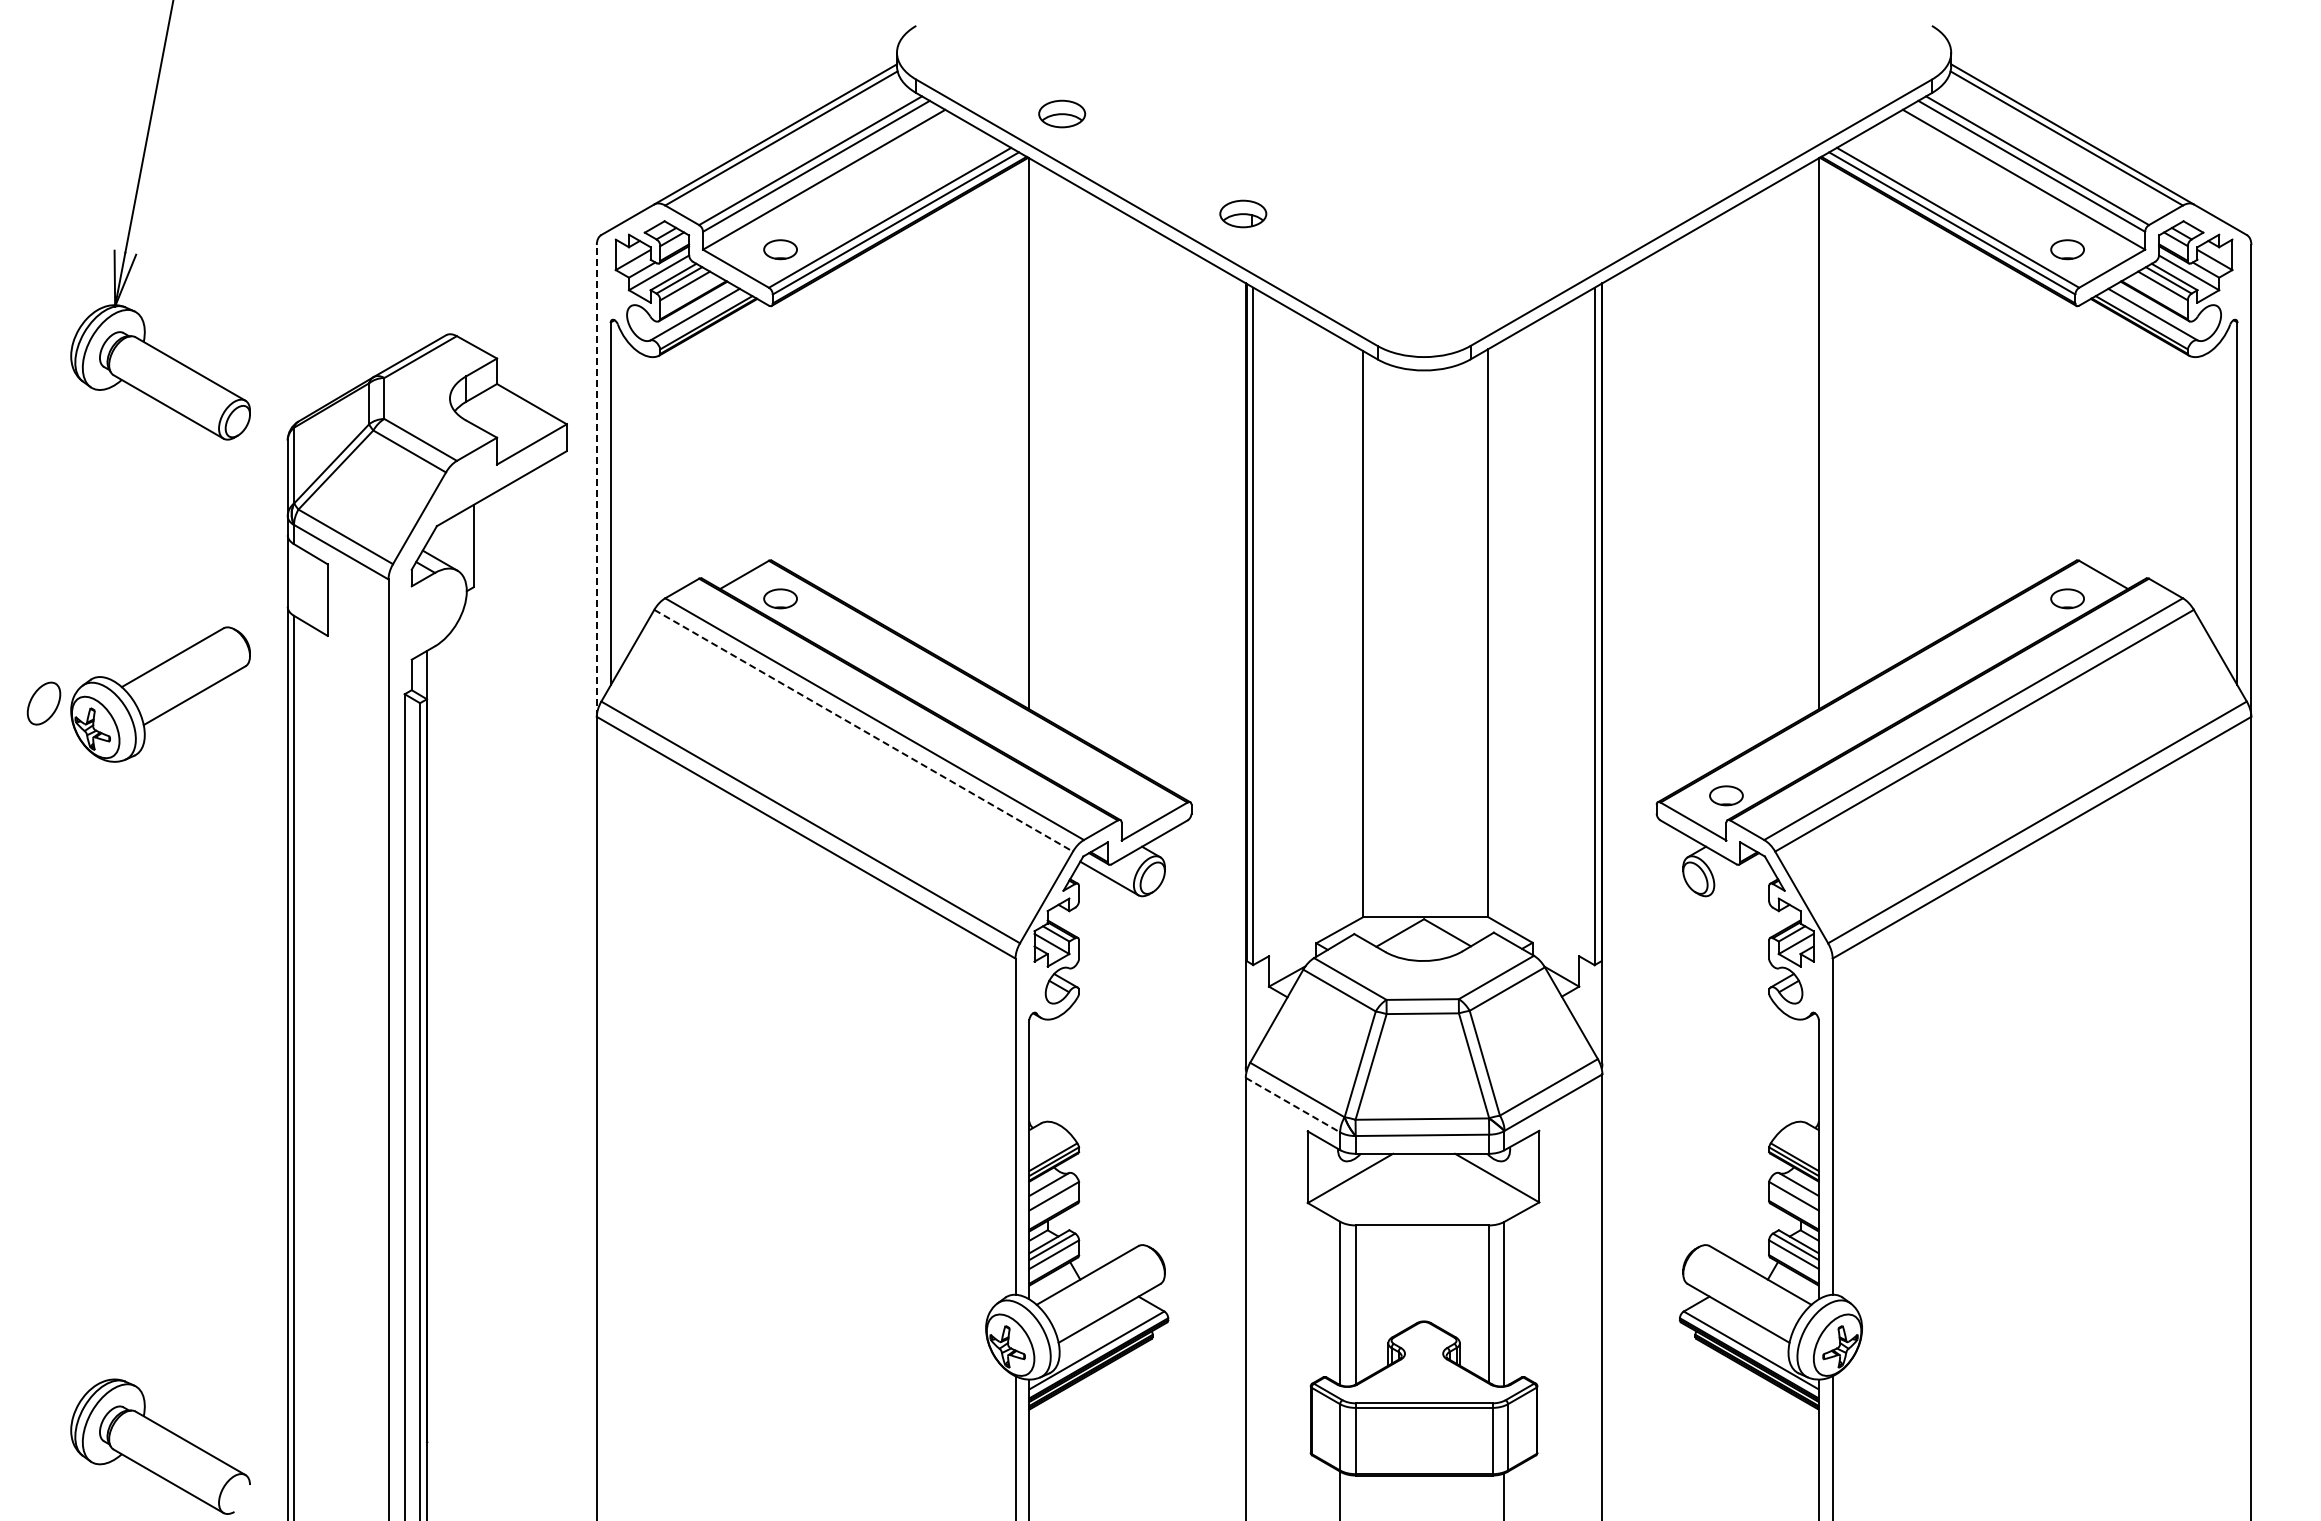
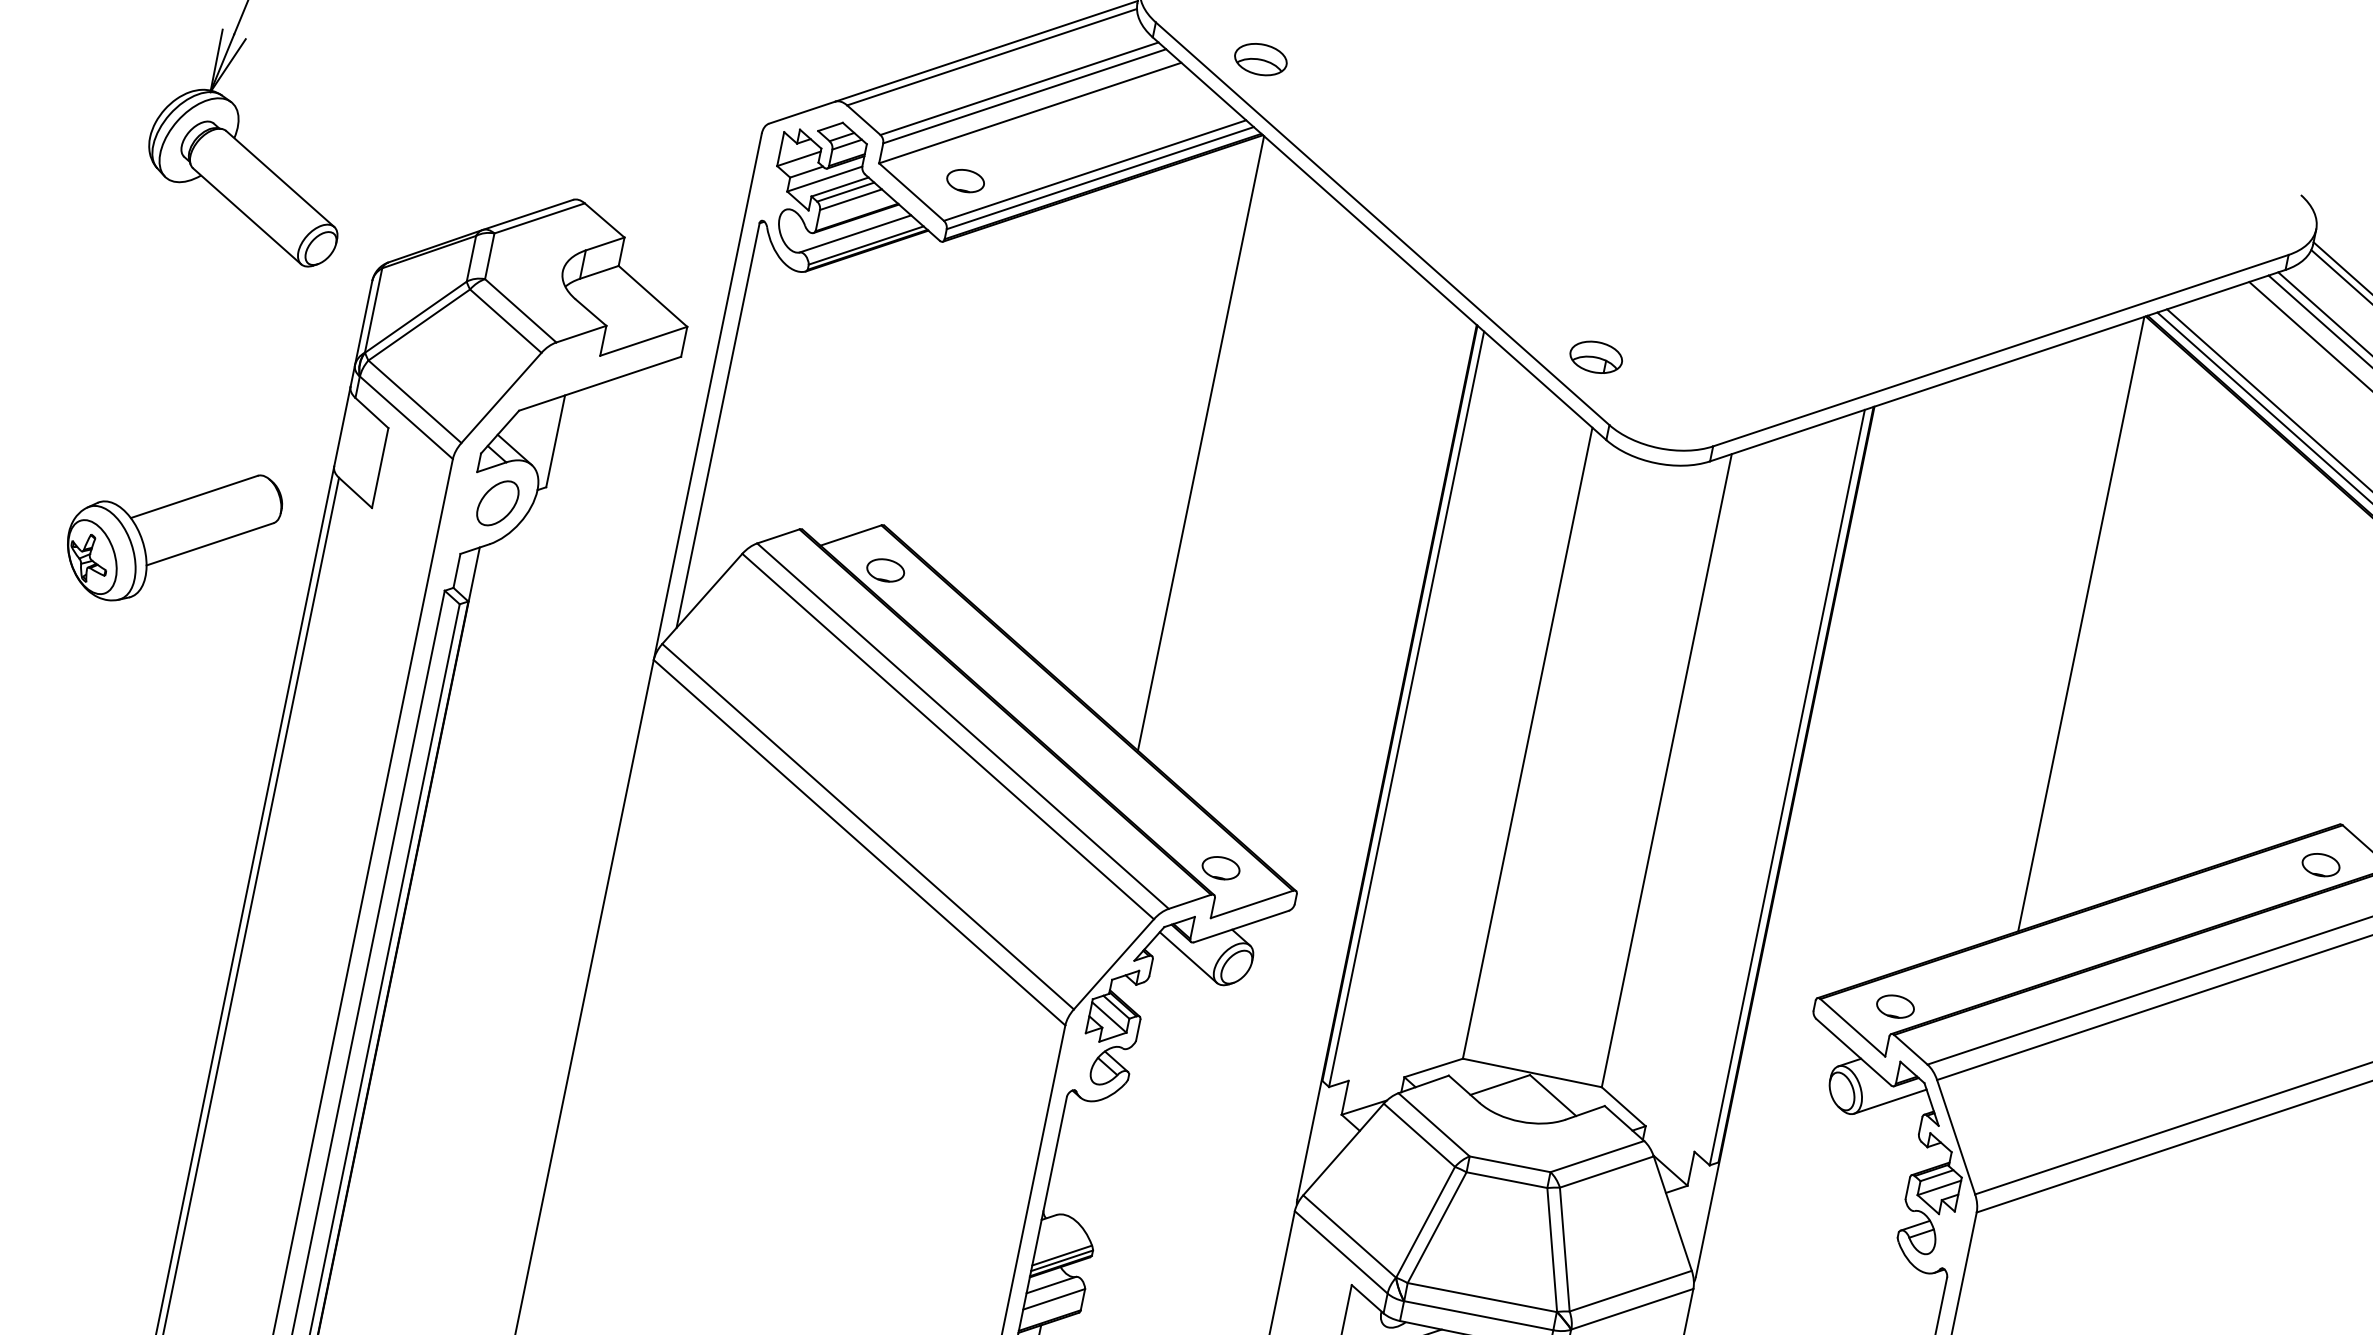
part: (1062, 113) -> (1261, 59), moved
part: (1243, 213) -> (1596, 356), moved
line: (596, 480) -> (707, 396), dashed -> solid
part: (43, 703) -> (497, 503), moved
line: (863, 730) -> (948, 736), dashed -> solid
part: (1121, 795) -> (1220, 867), added
line: (1738, 878) -> (1890, 1101), added
line: (1293, 1105) -> (1341, 1252), dashed -> solid

